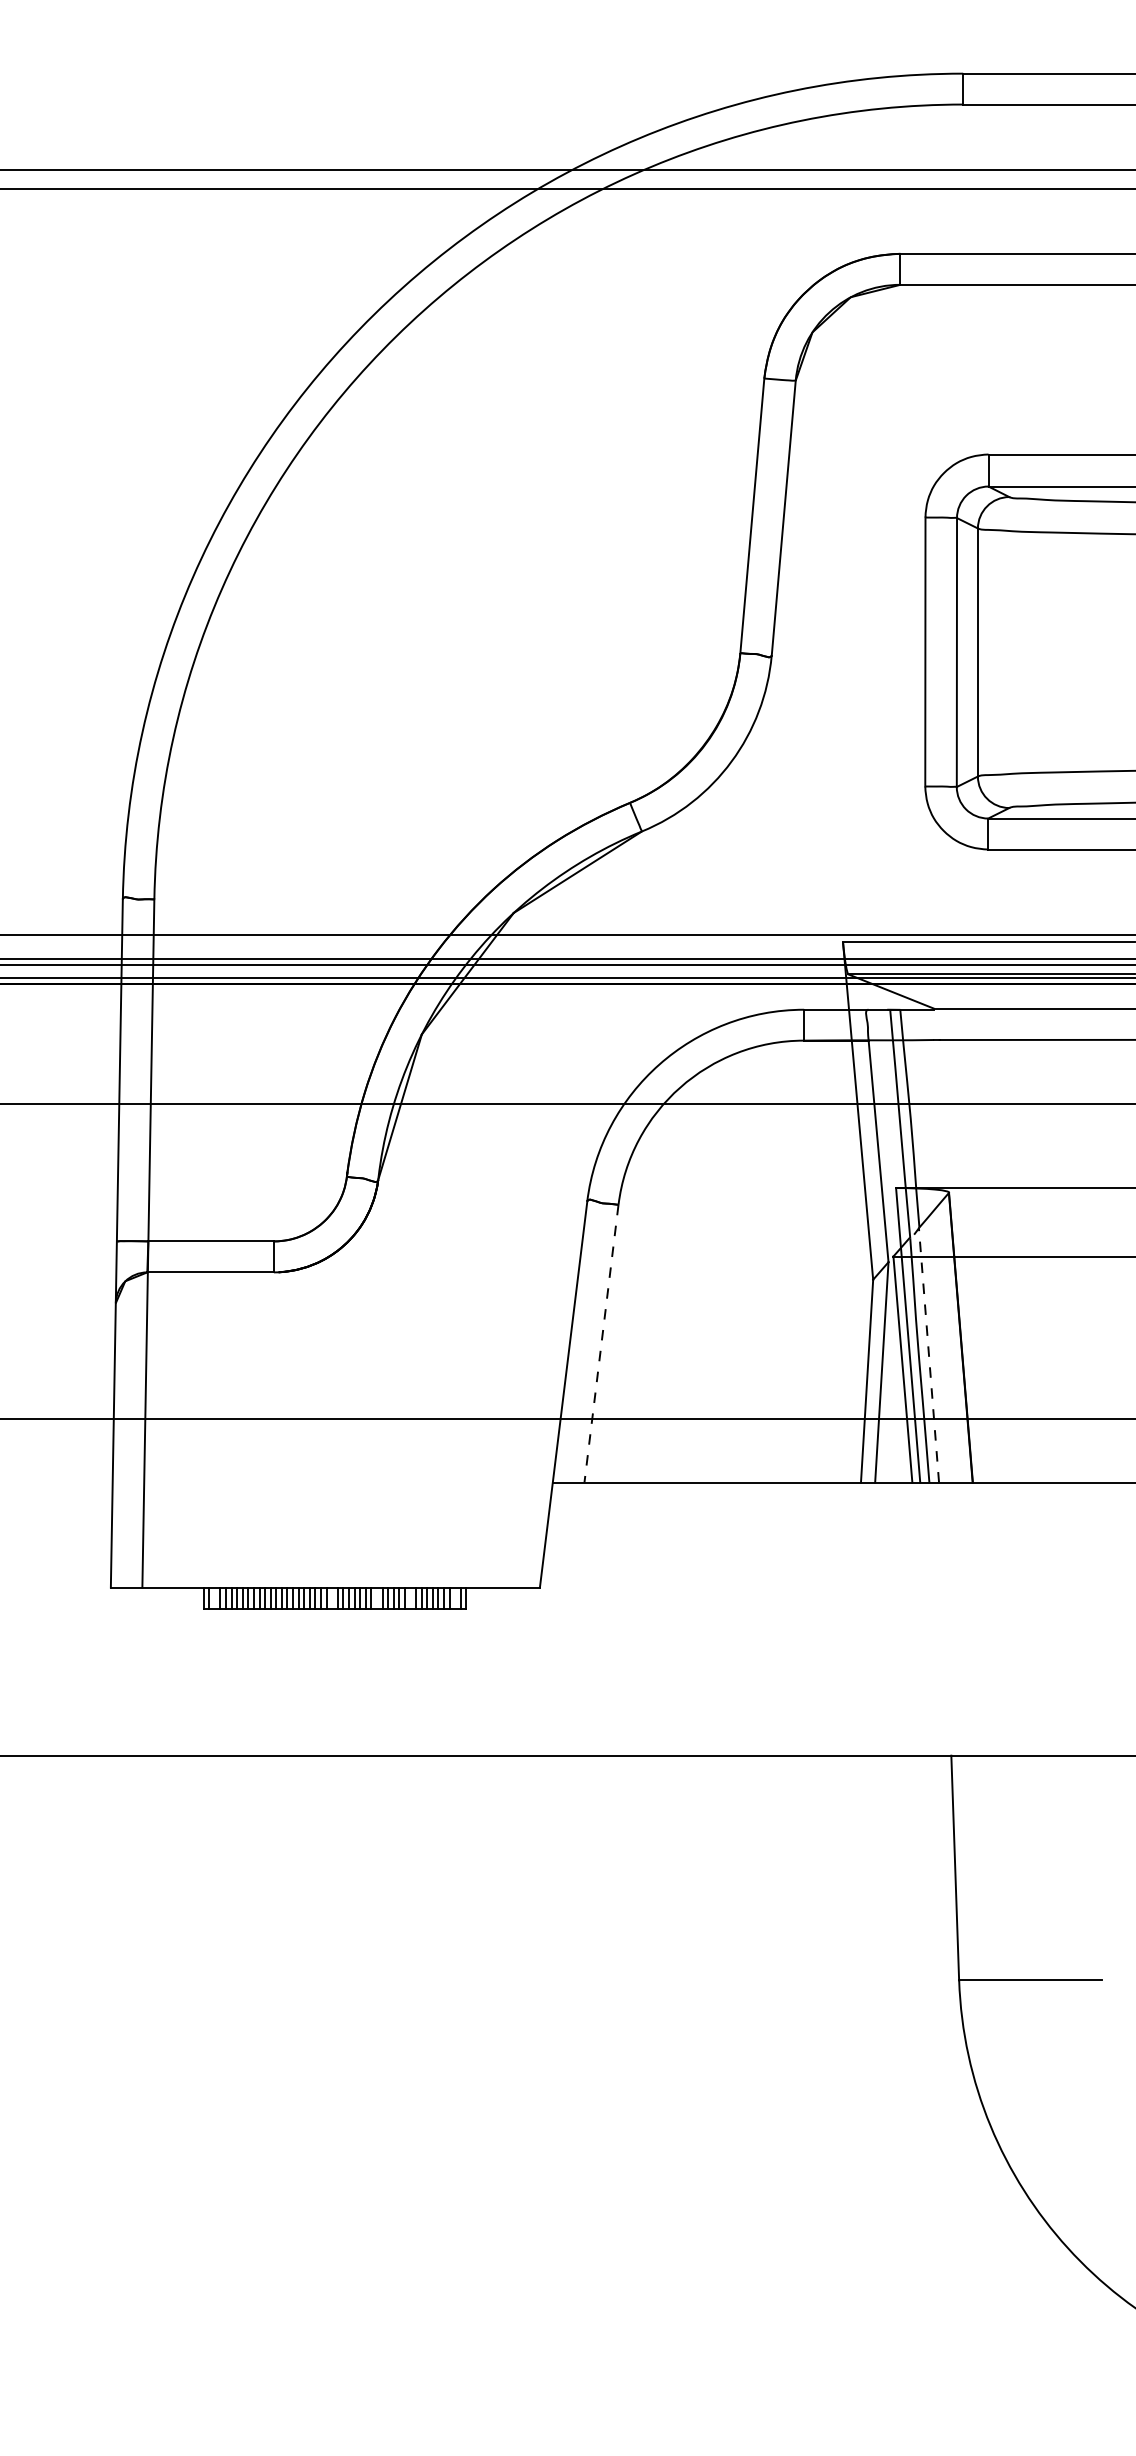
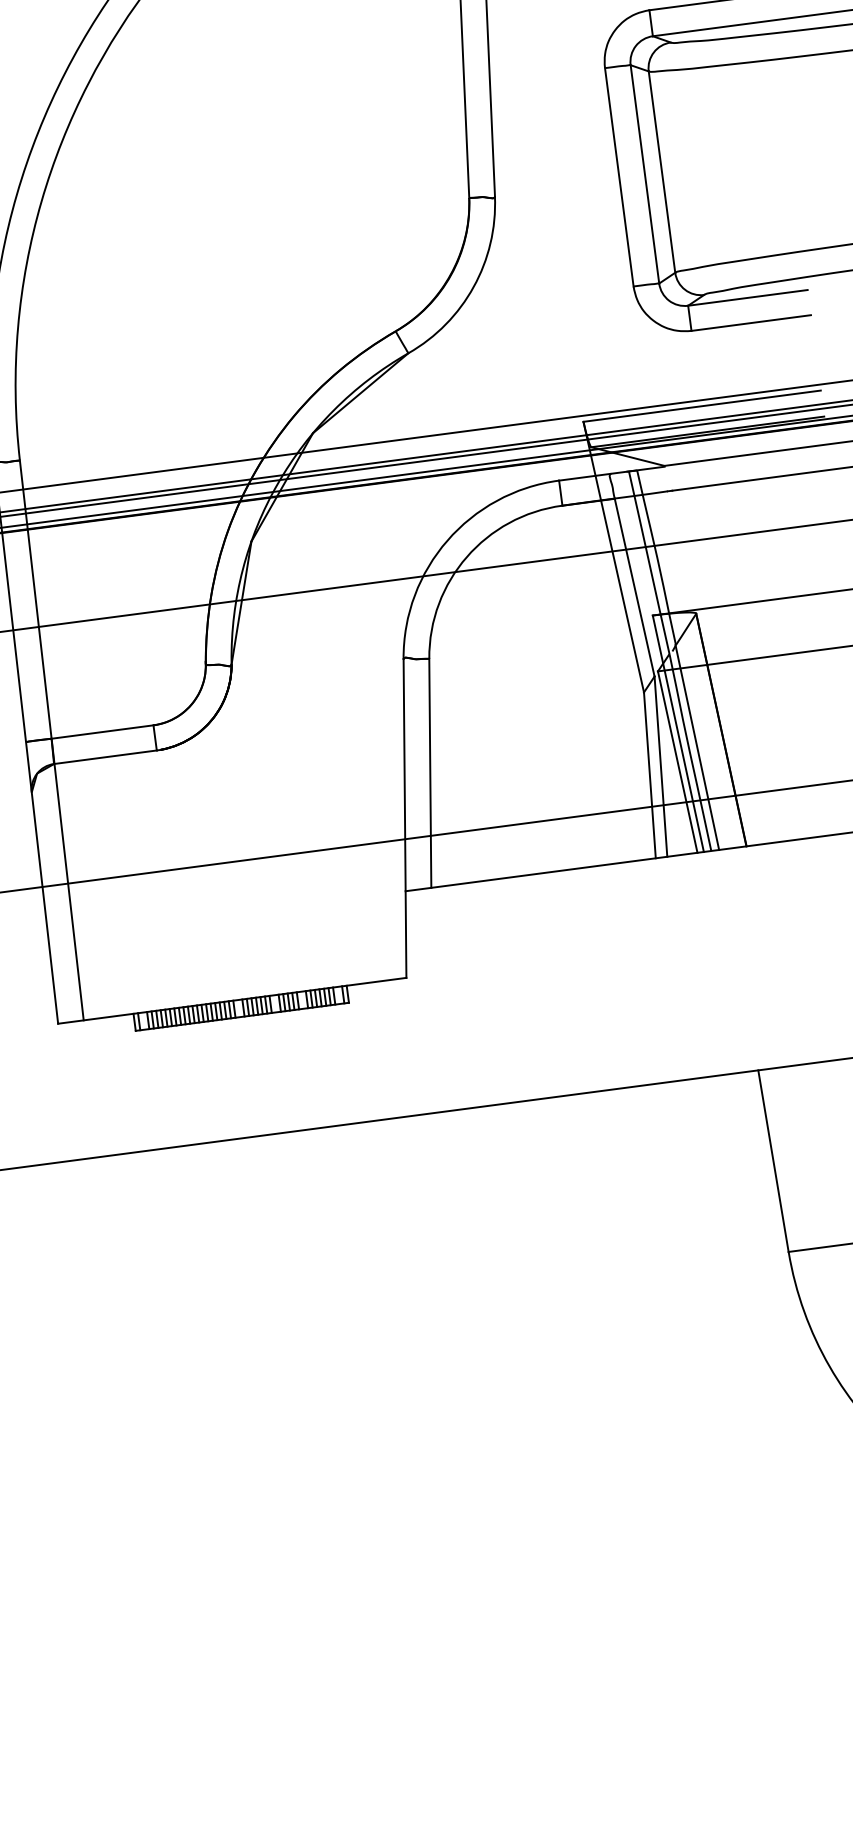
line: (601, 1343) -> (430, 773), dashed -> solid
line: (928, 1354) -> (696, 747), dashed -> solid

